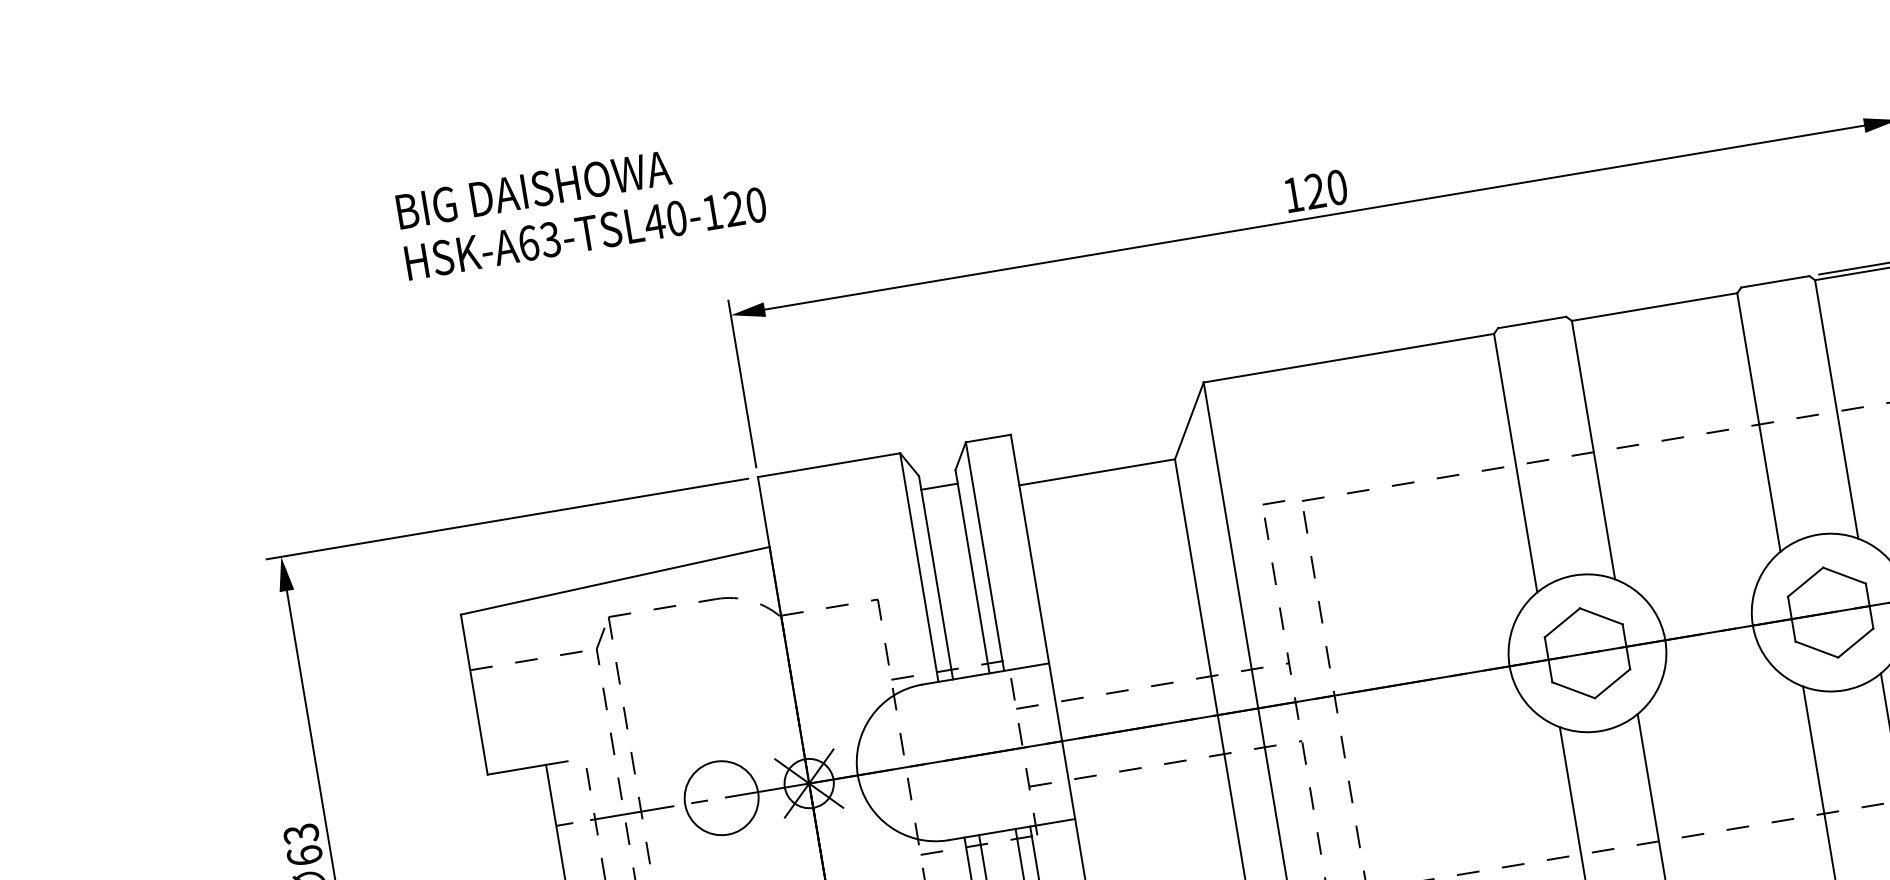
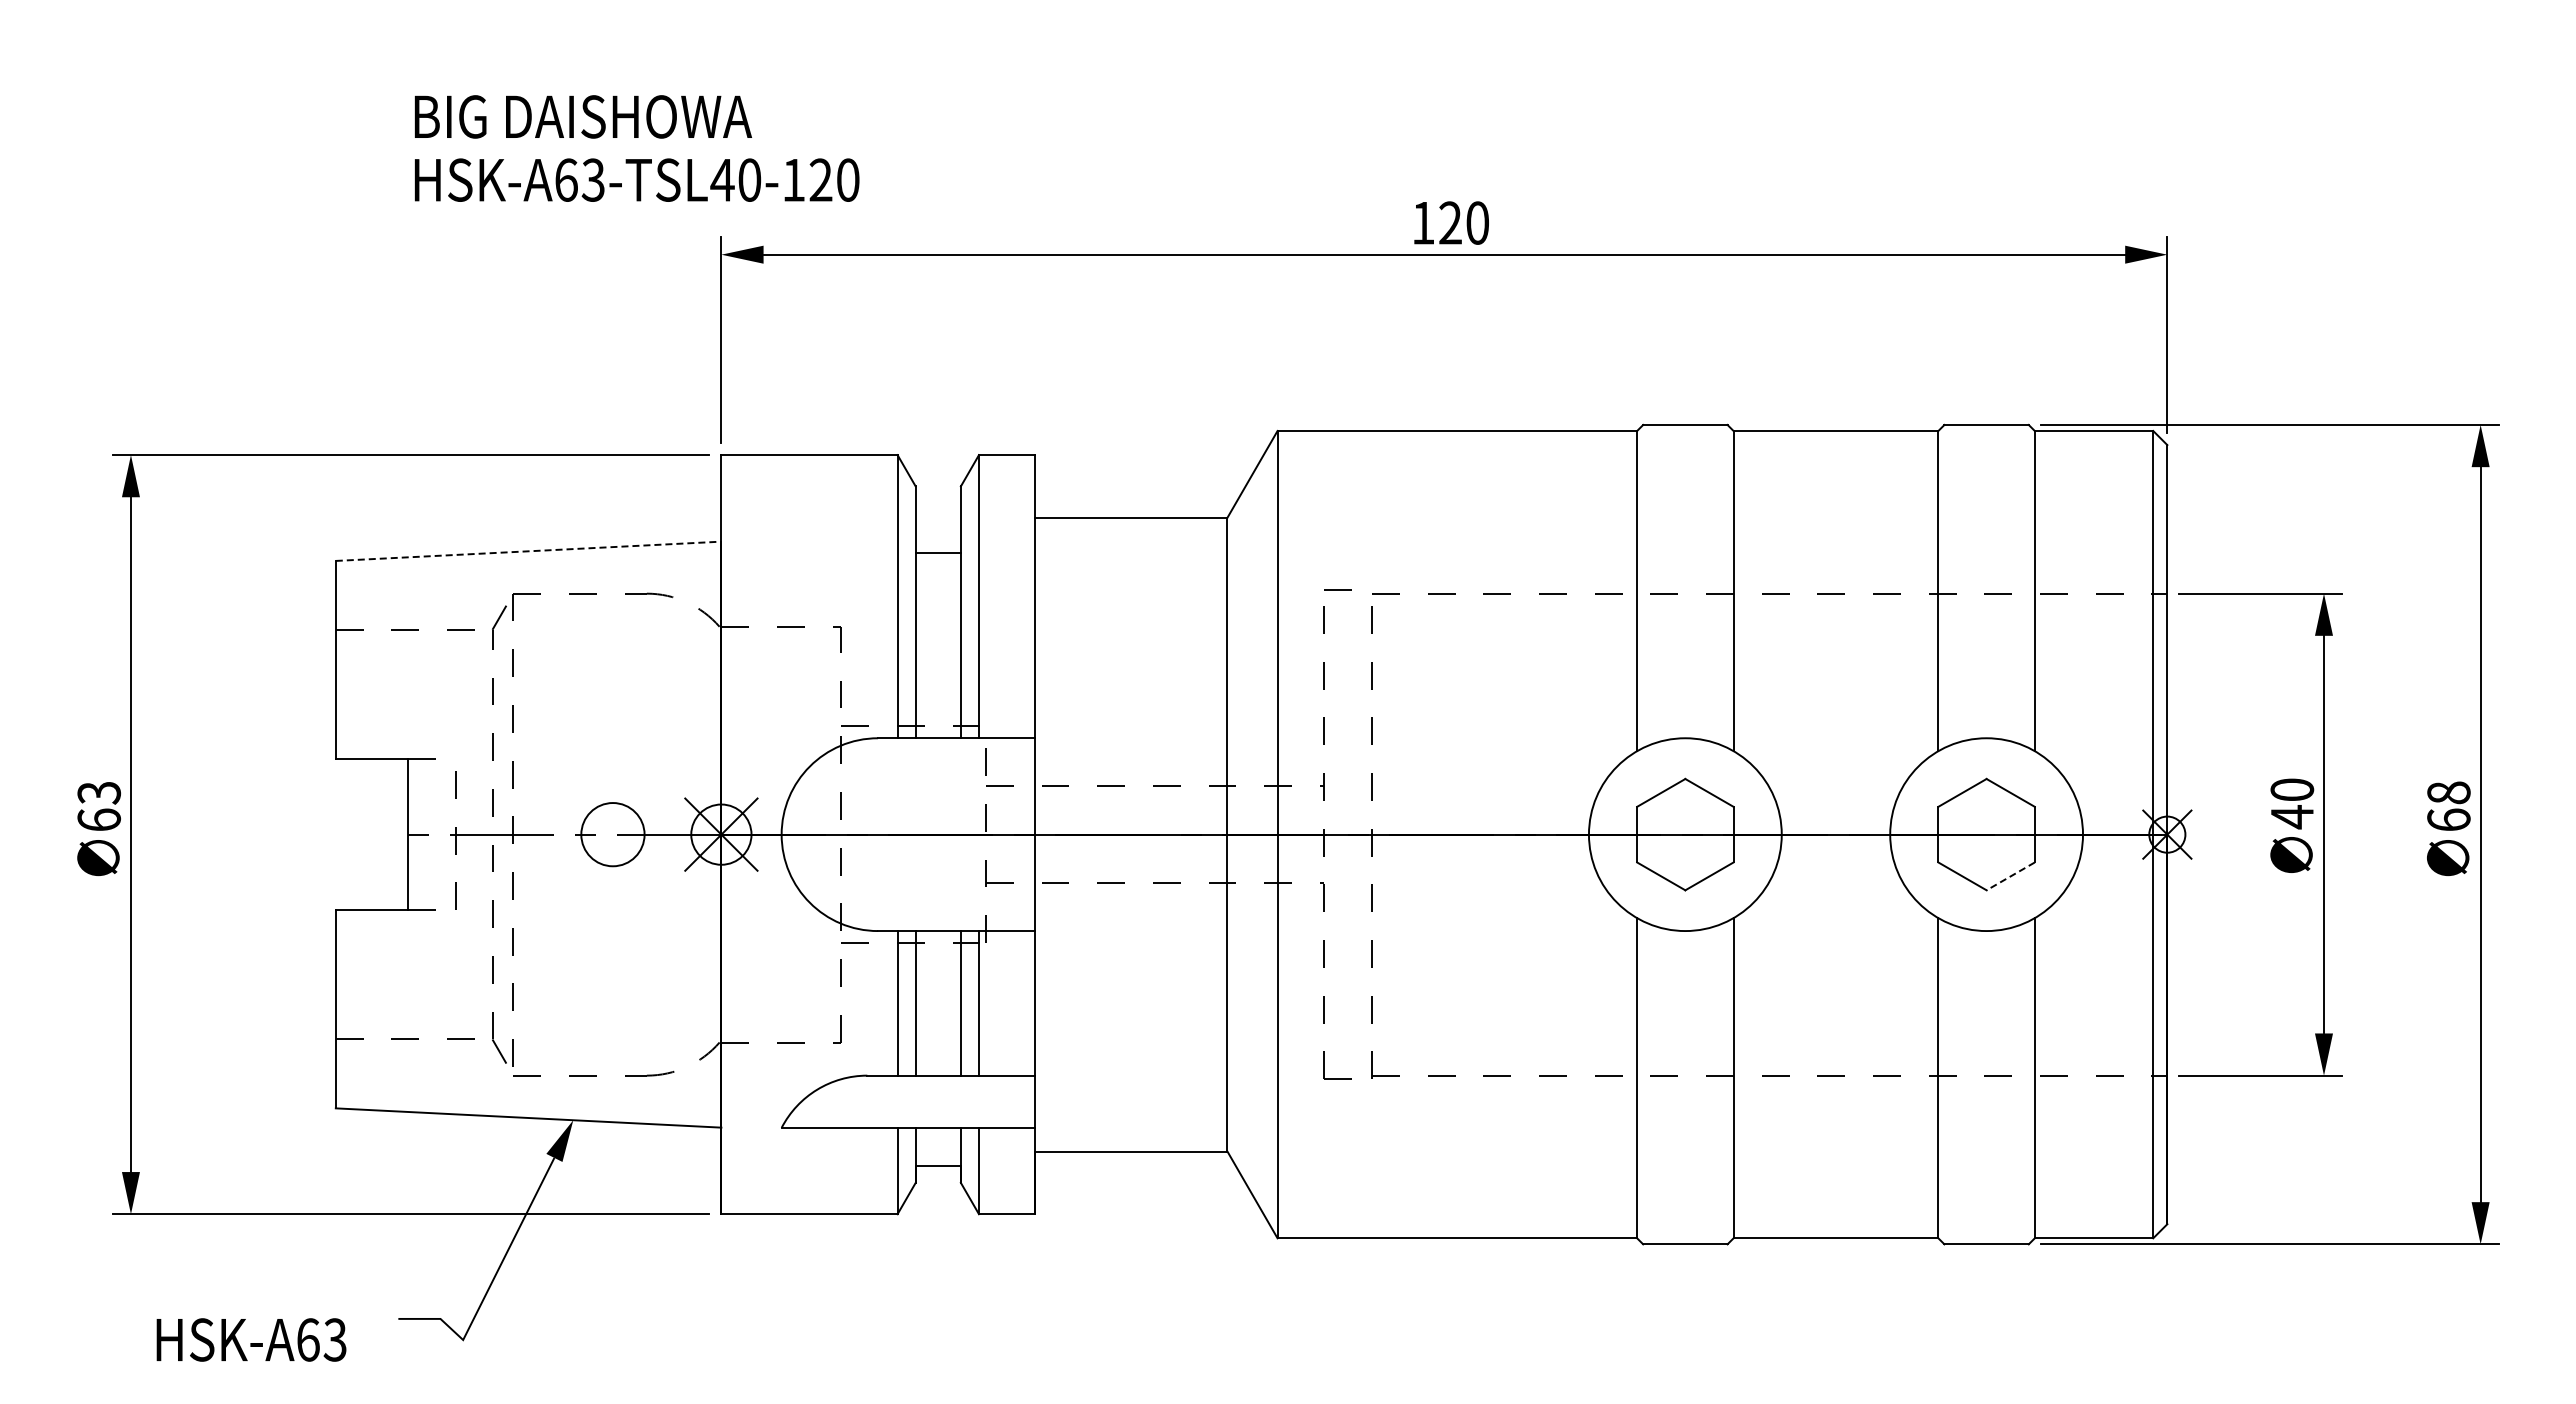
text: (581, 208) -> (636, 148), moved
line: (938, 486) -> (937, 553), moved
line: (616, 580) -> (529, 551), solid -> dashed
line: (1855, 643) -> (2010, 876), solid -> dashed
circle: (721, 798) -> (612, 834), size x0.7

